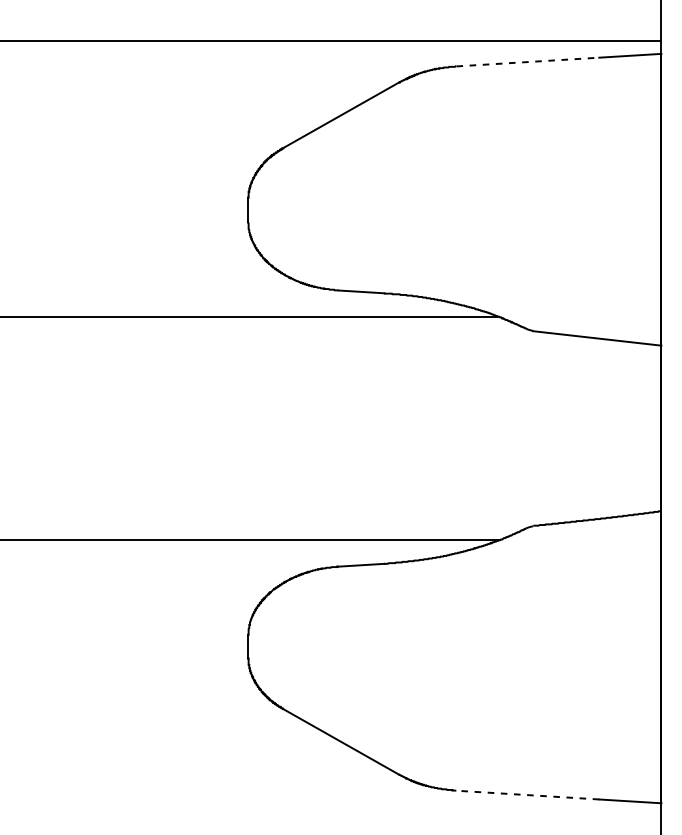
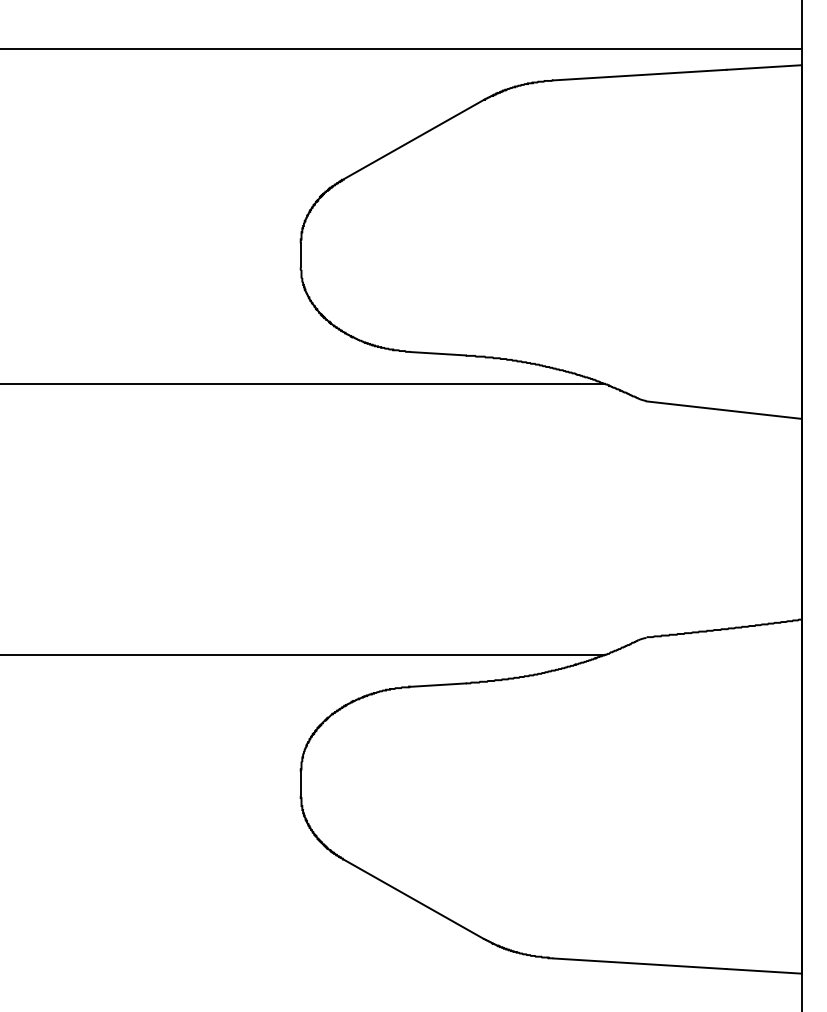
line: (528, 62) -> (640, 75), dashed -> solid
line: (528, 794) -> (640, 963), dashed -> solid

